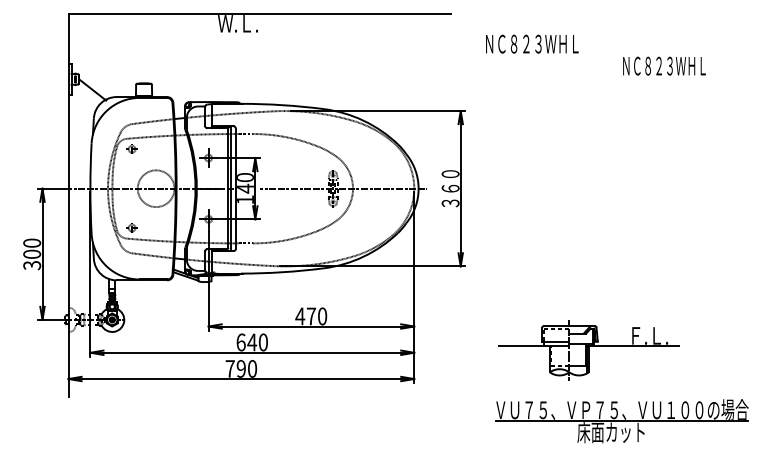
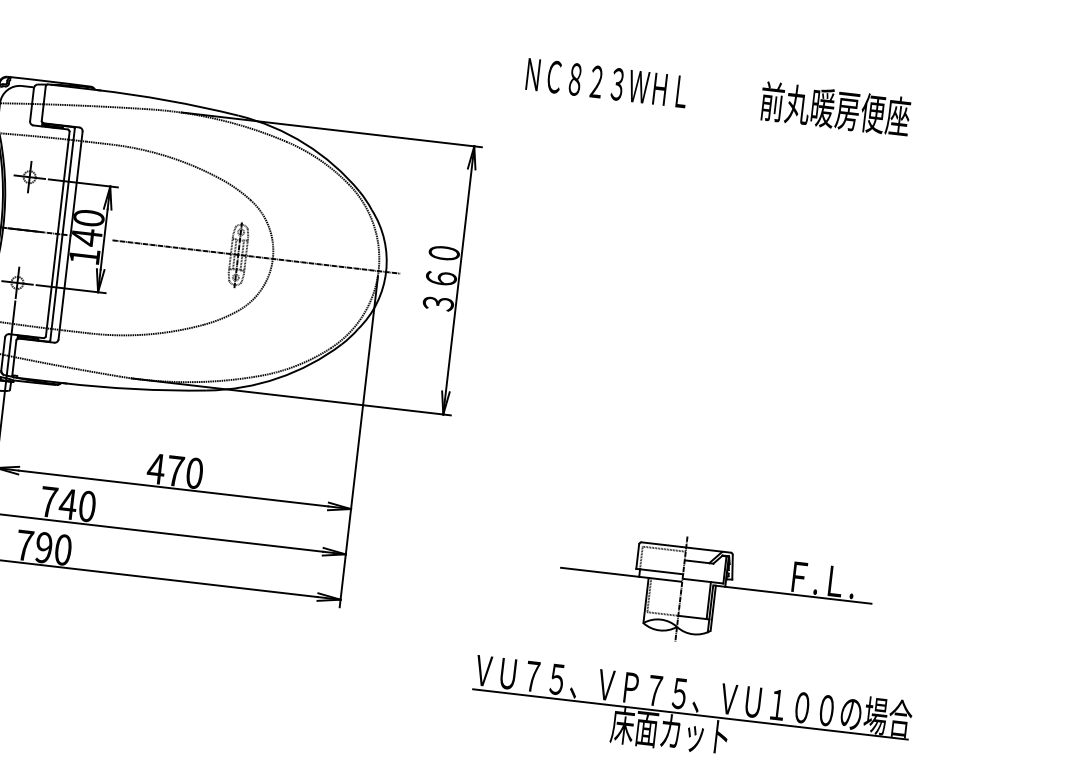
text: (532, 43) -> (607, 82), moved
text: (664, 65) -> (835, 108), ＮＣ８２３ＷＨＬ -> 前丸暖房便座
text: (240, 342) -> (47, 501), 640 -> 740
part: (588, 350) -> (714, 593), moved

